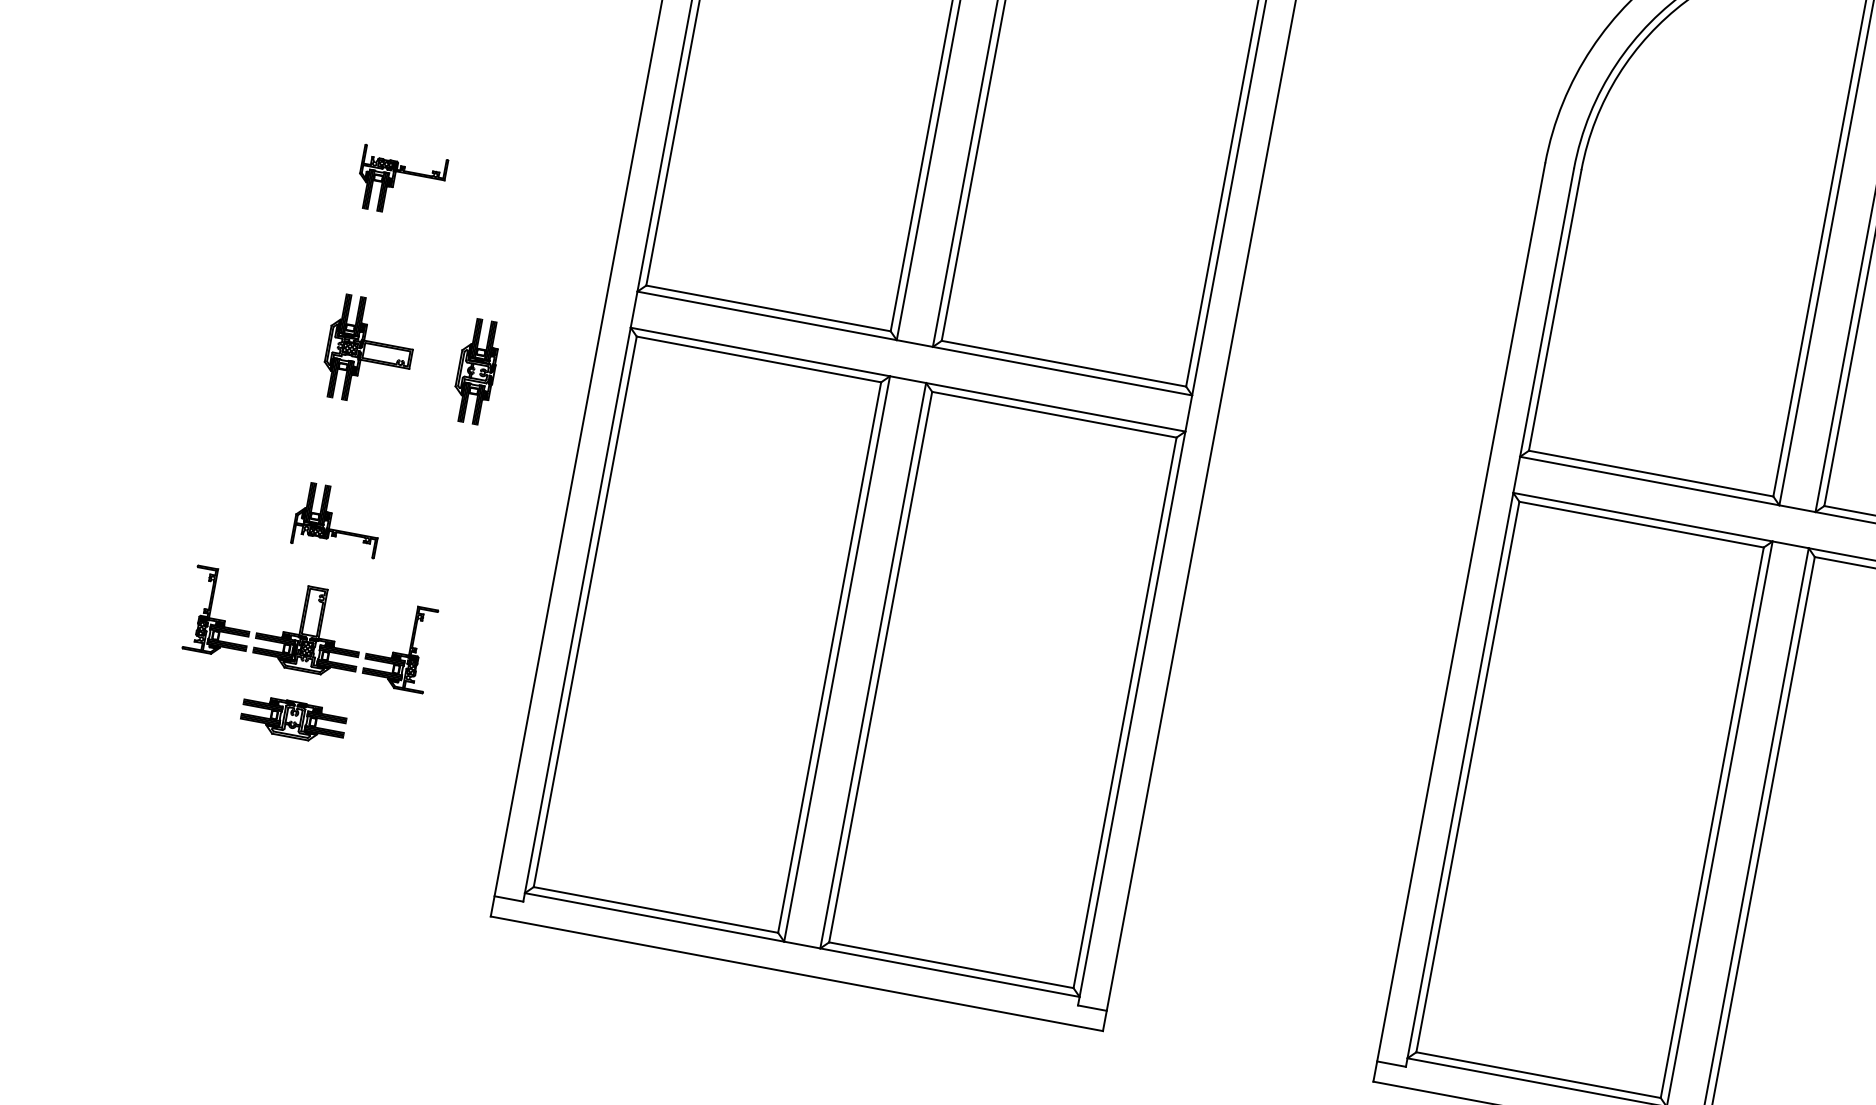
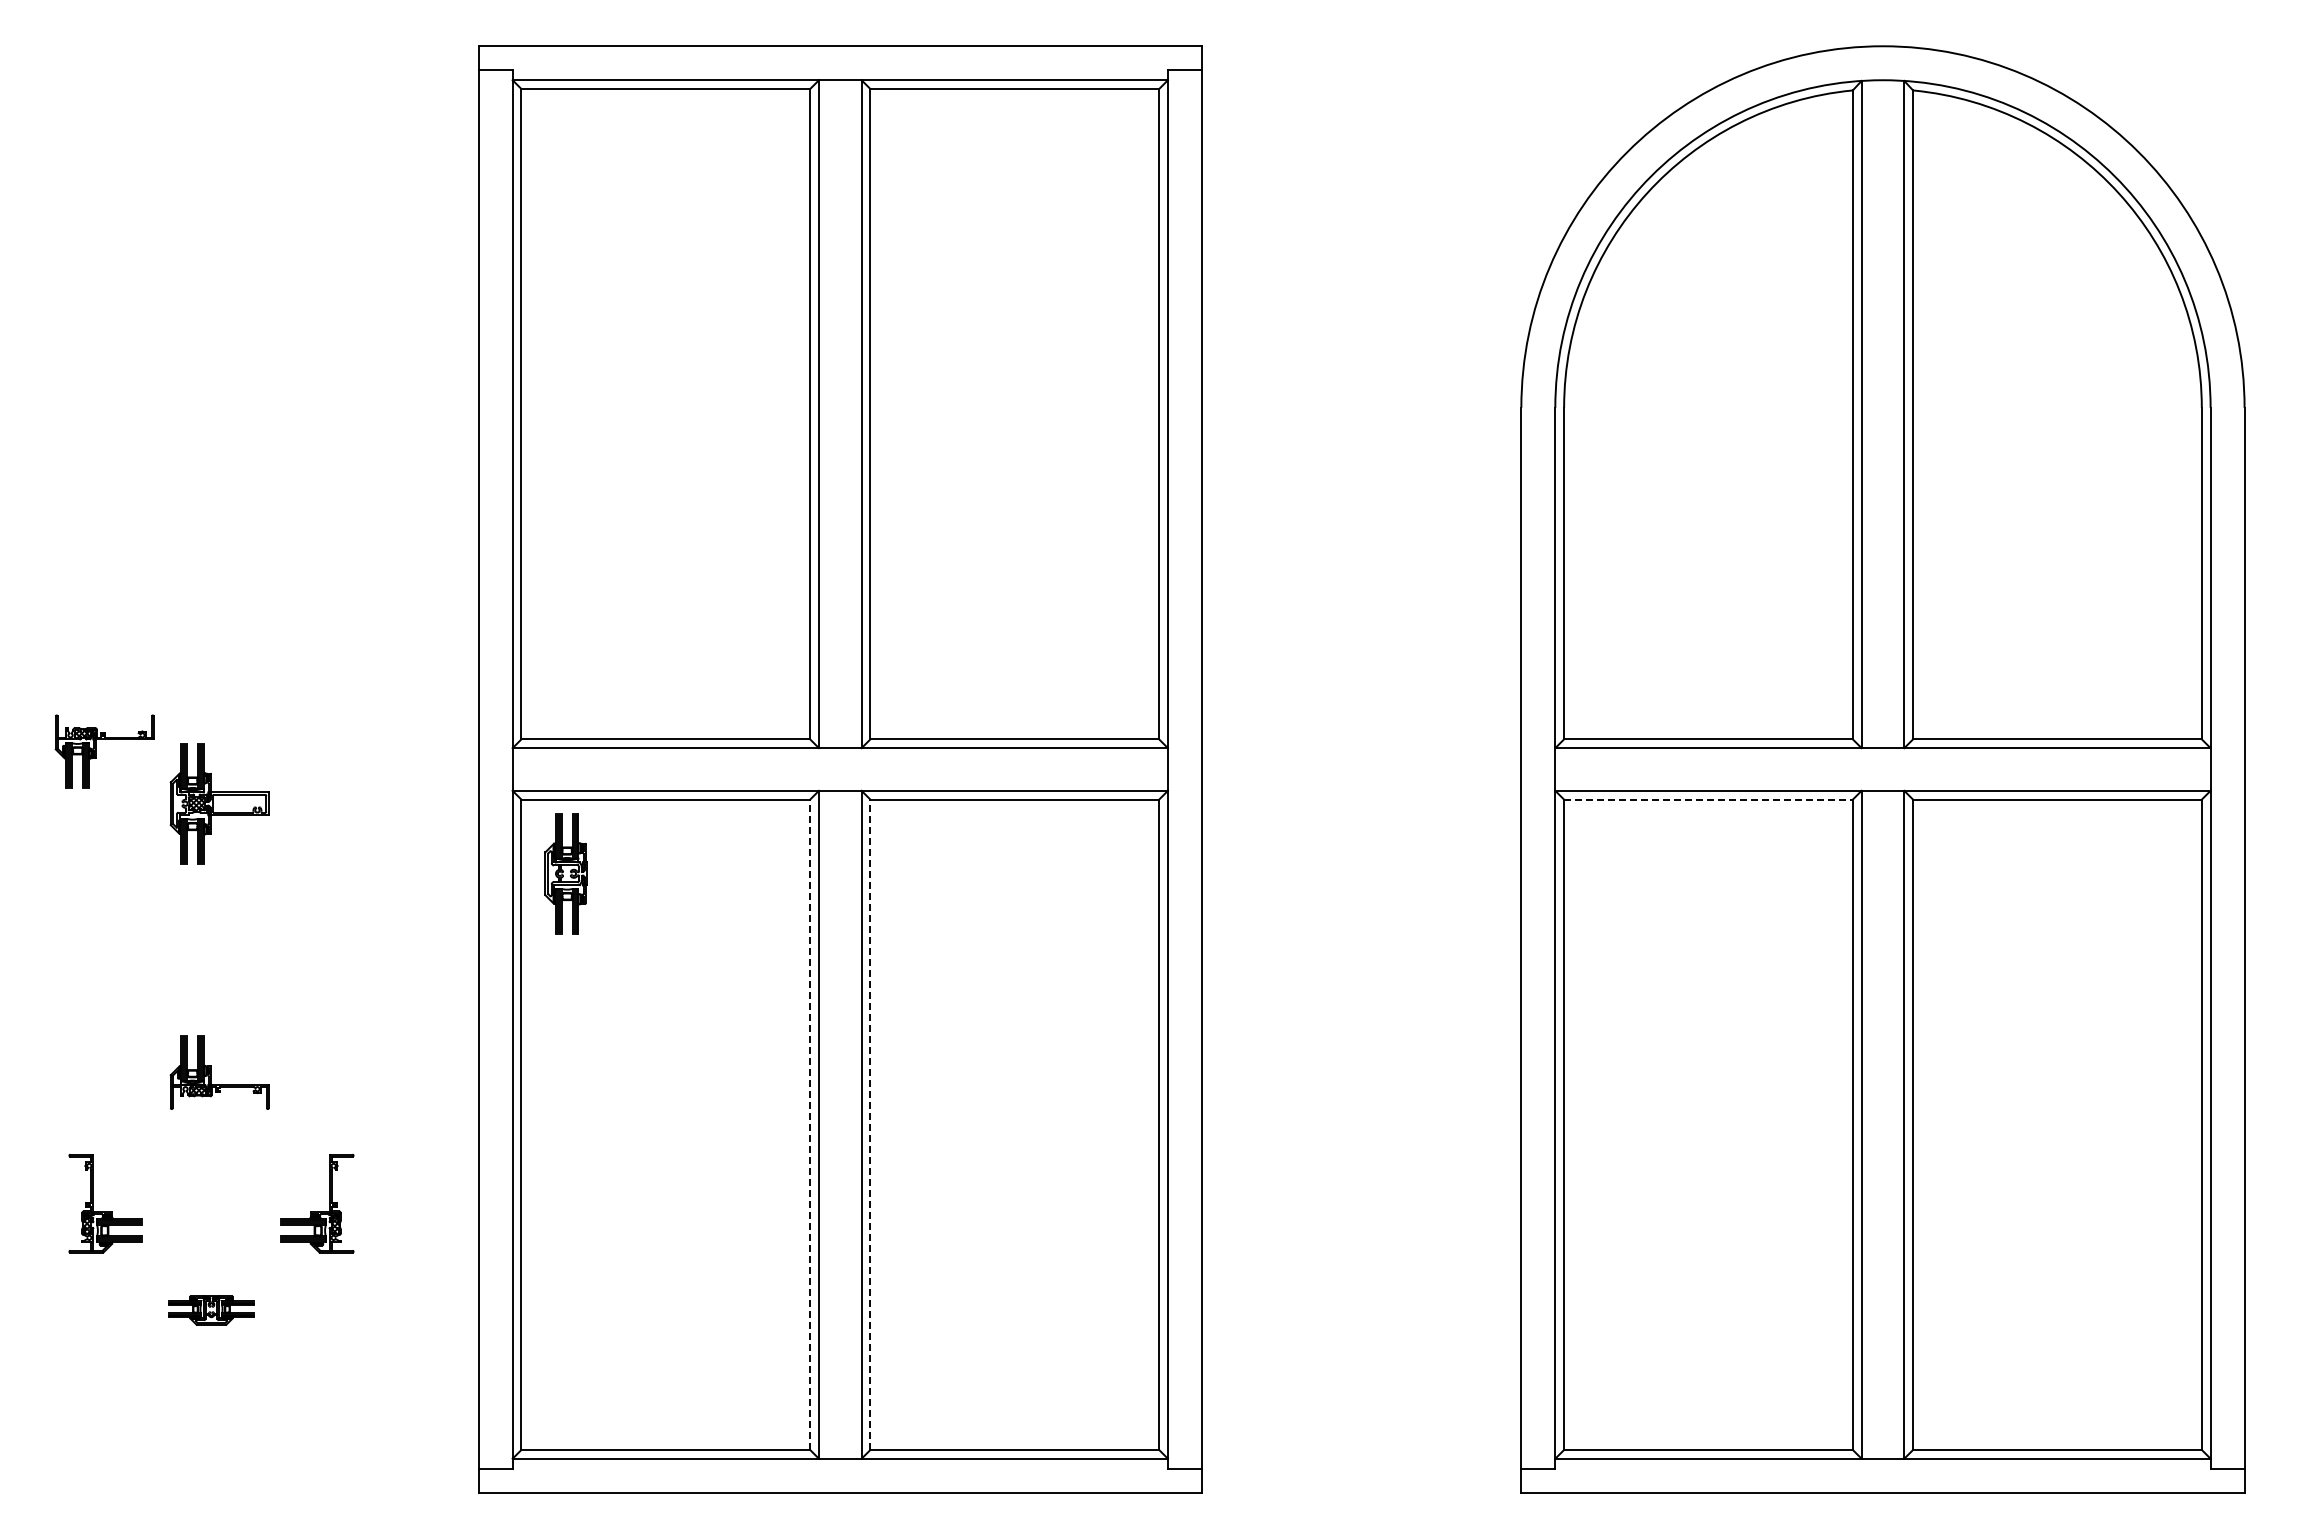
part: (394, 181) -> (96, 751), moved
part: (369, 351) -> (219, 803), moved
part: (476, 371) -> (565, 873), moved
line: (1641, 524) -> (1708, 799), solid -> dashed
part: (310, 629) -> (211, 1203), removed
line: (829, 657) -> (810, 1124), solid -> dashed
line: (880, 666) -> (870, 1124), solid -> dashed
part: (293, 719) -> (211, 1310), size x0.7

